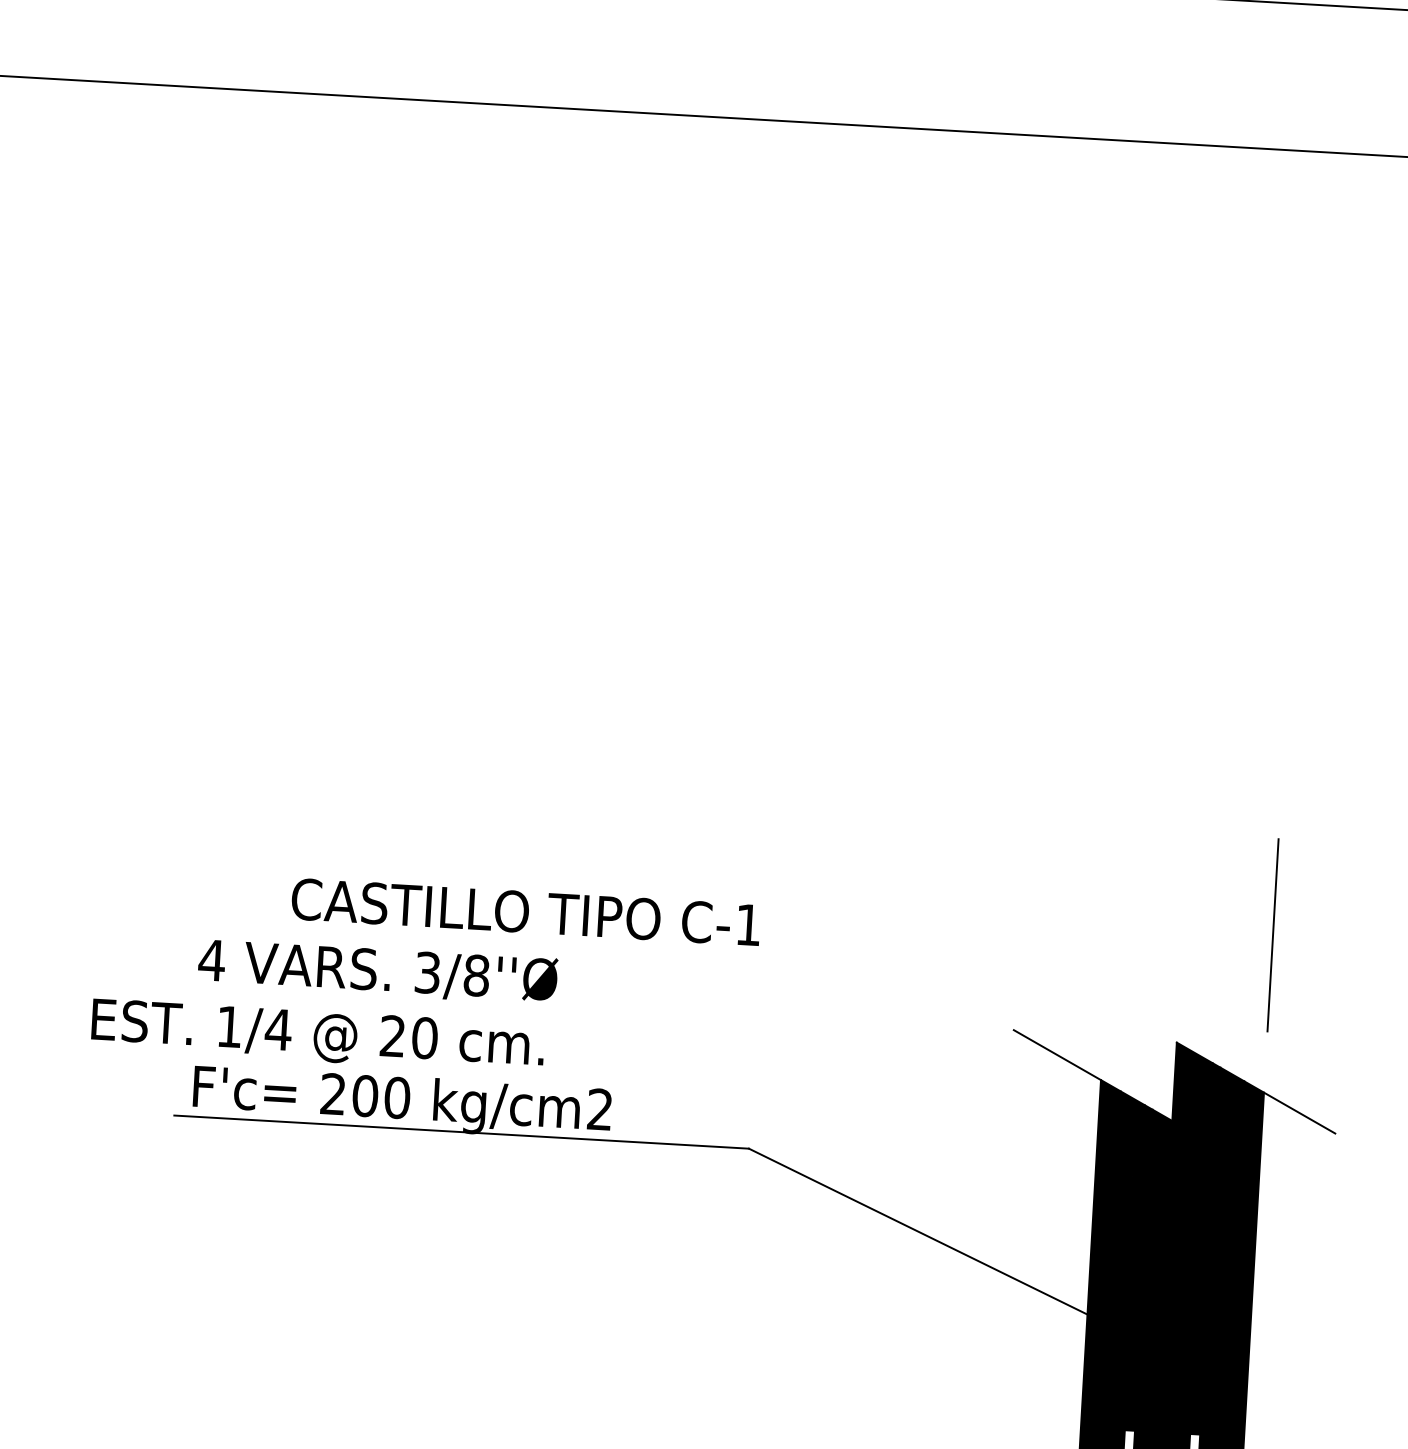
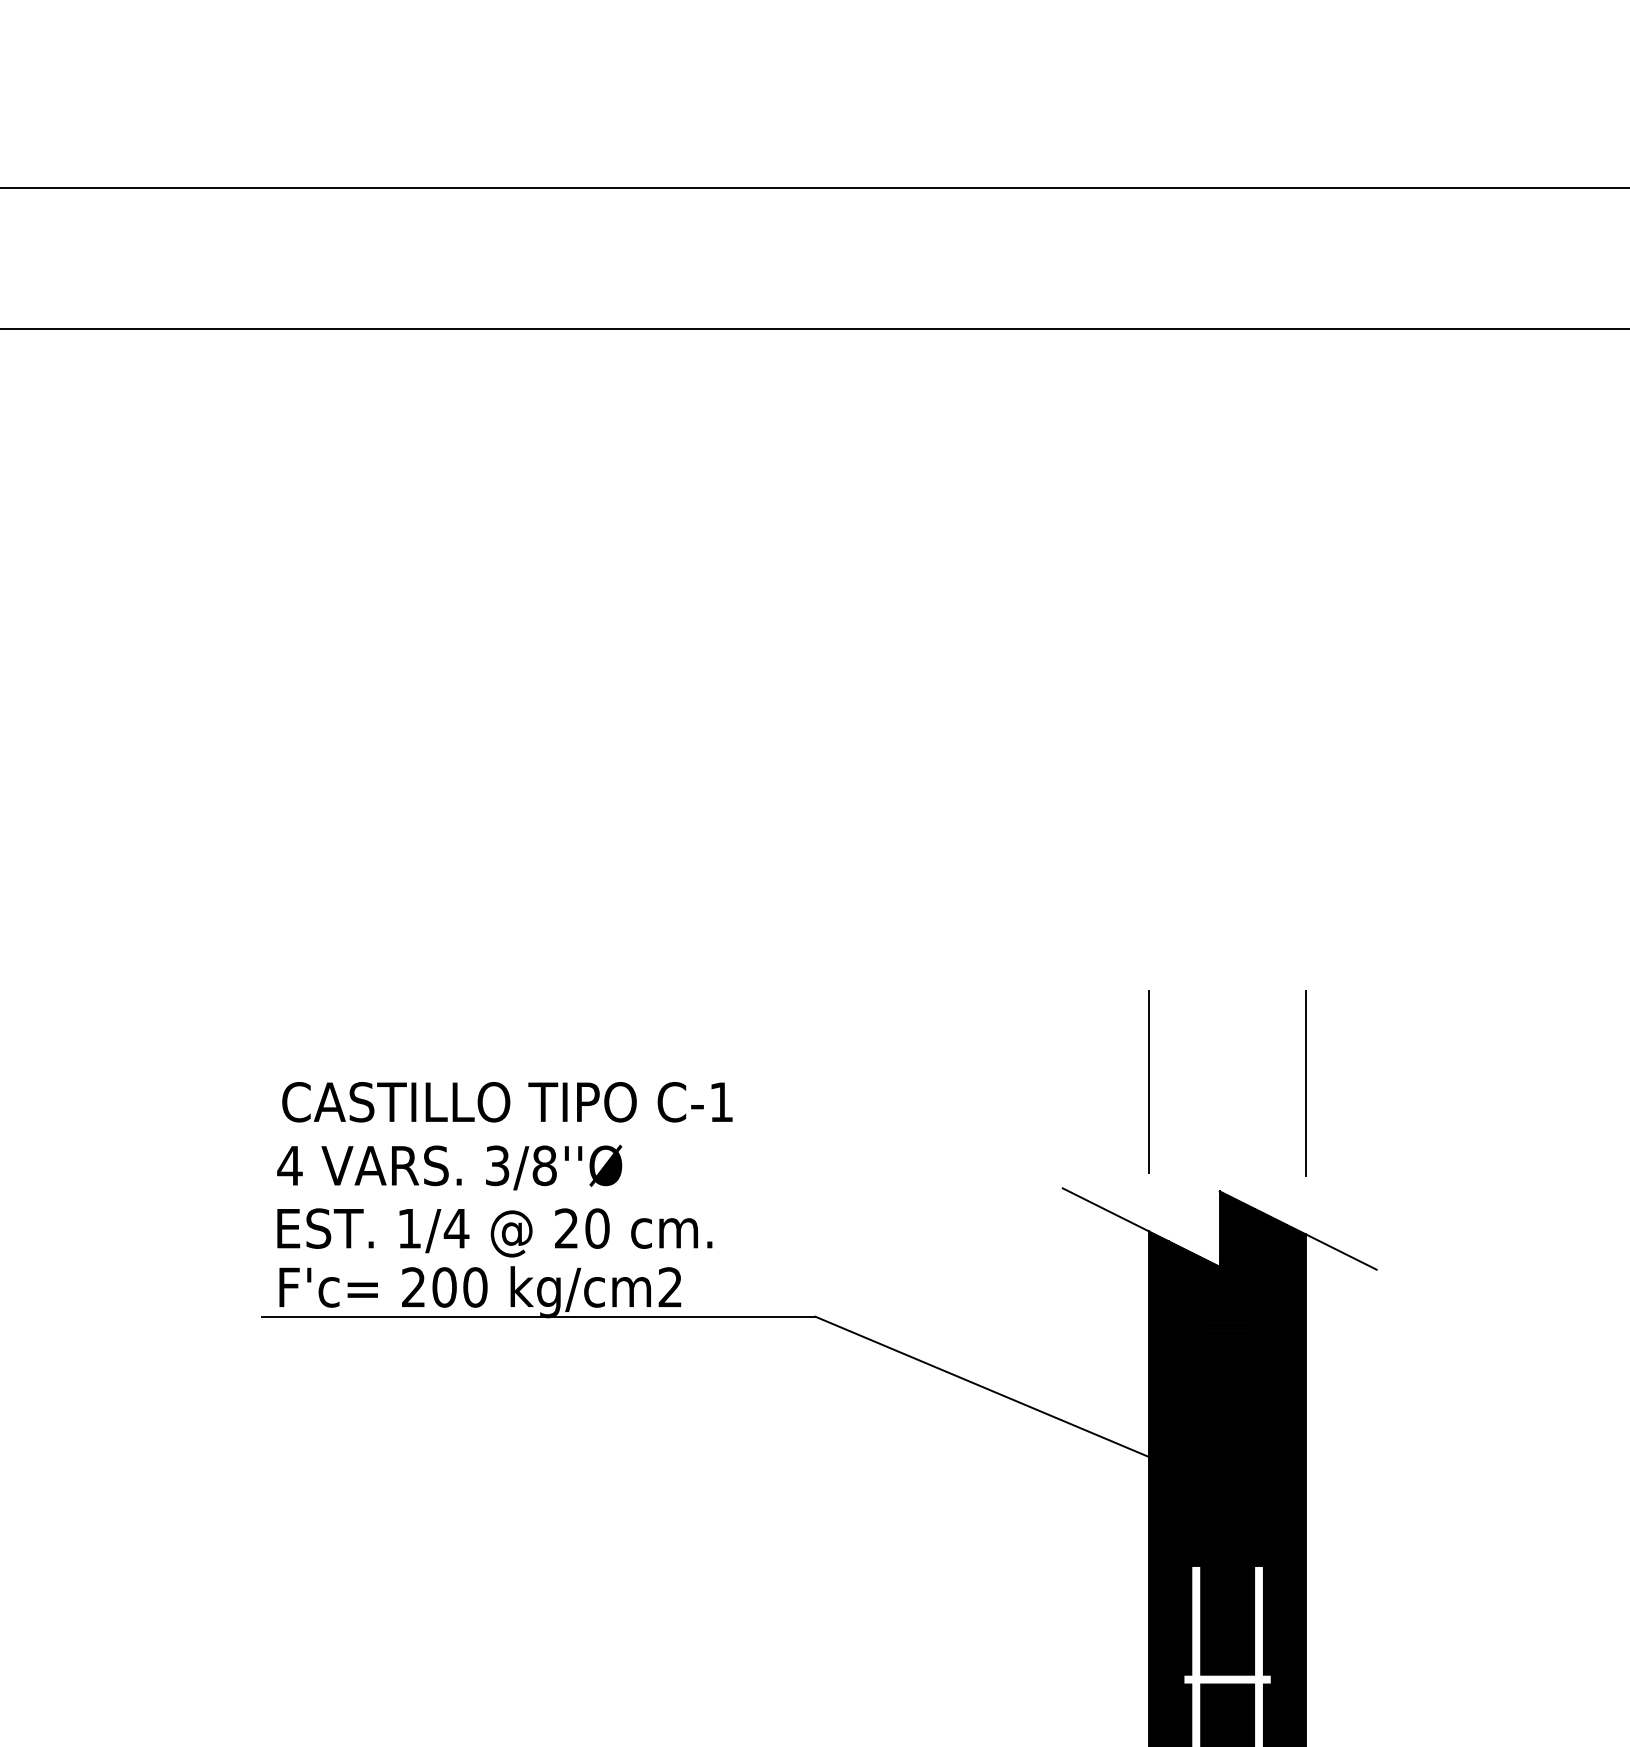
text: (526, 912) -> (507, 1102), moved
line: (1110, 924) -> (1149, 1081), added
text: (317, 1036) -> (494, 1232), moved

